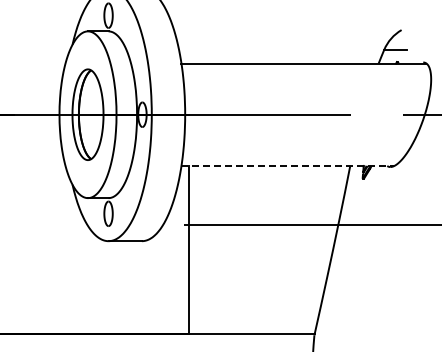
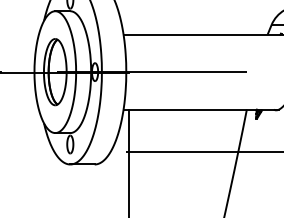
line: (288, 166) -> (201, 109), dashed -> solid

